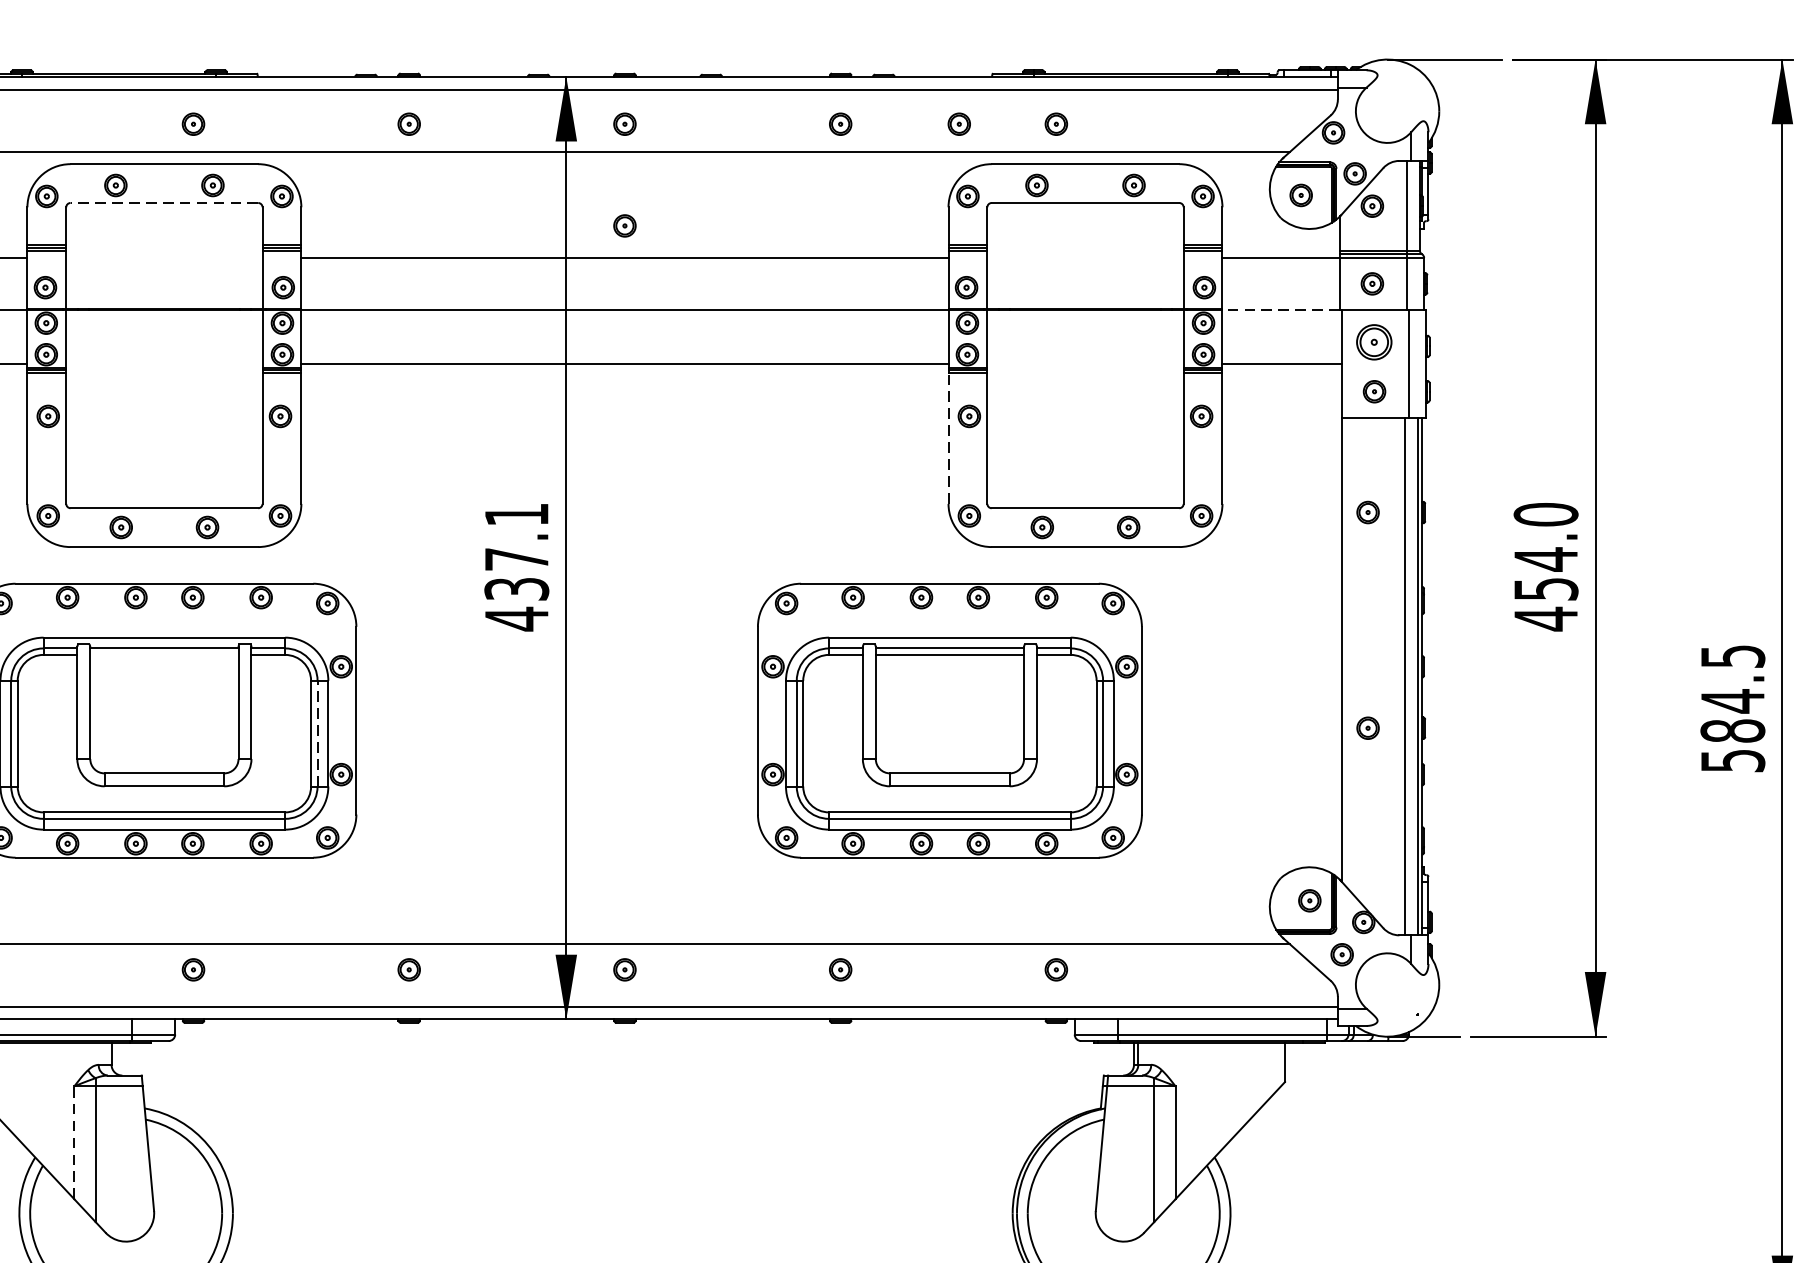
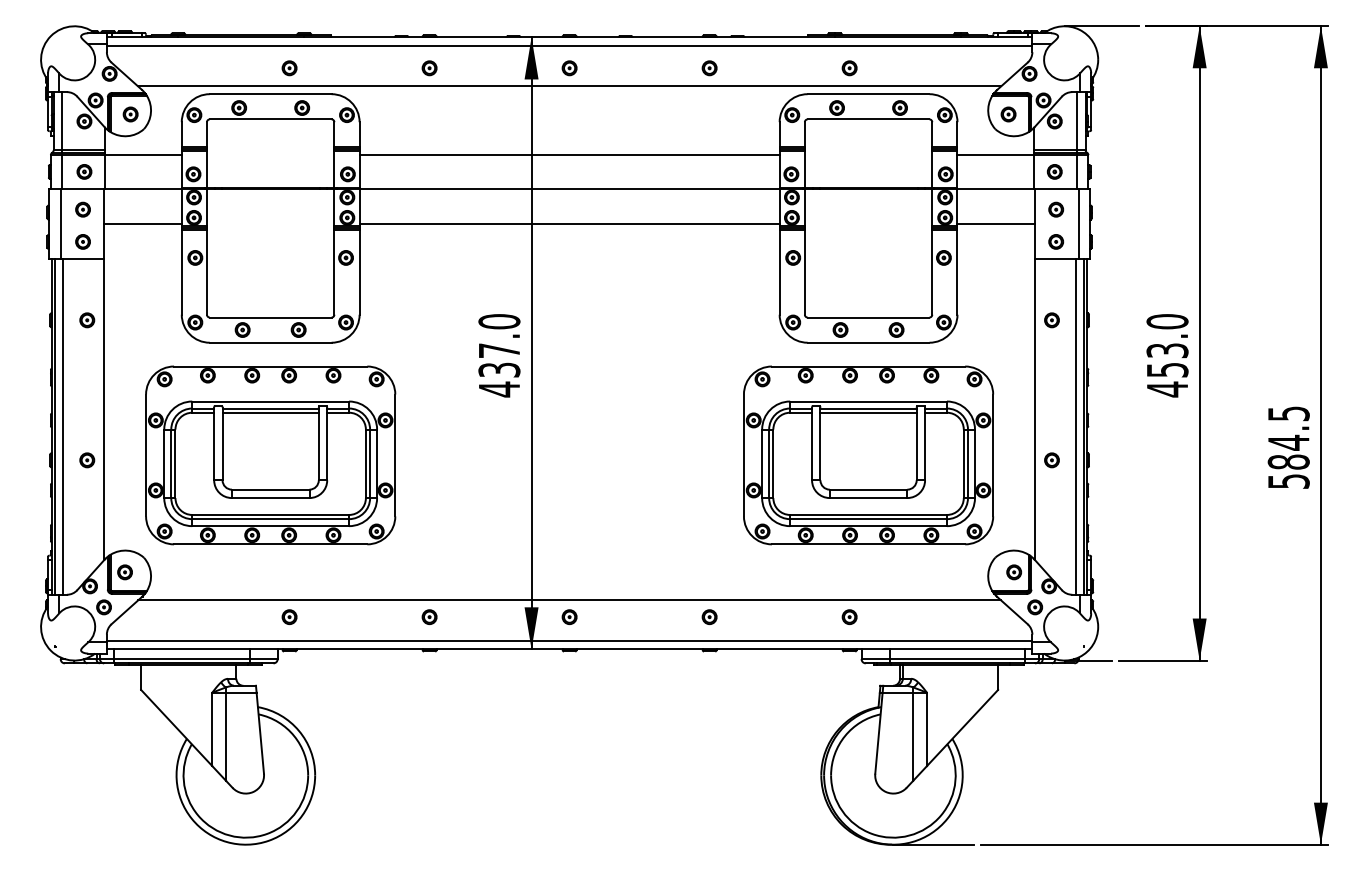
part: (959, 124) -> (786, 68), removed
line: (164, 203) -> (270, 119), dashed -> solid
part: (624, 226) -> (569, 134), removed
line: (1281, 309) -> (995, 188), dashed -> solid
part: (1375, 341) -> (1056, 209), size x0.62
line: (948, 437) -> (779, 271), dashed -> solid
text: (516, 514) -> (499, 321), 437.1 -> 437.0
text: (1546, 559) -> (1167, 350), 454.0 -> 453.0
line: (164, 654) -> (270, 412), added
part: (949, 720) -> (868, 455), moved
line: (318, 733) -> (370, 463), dashed -> solid
line: (74, 1142) -> (212, 729), dashed -> solid

